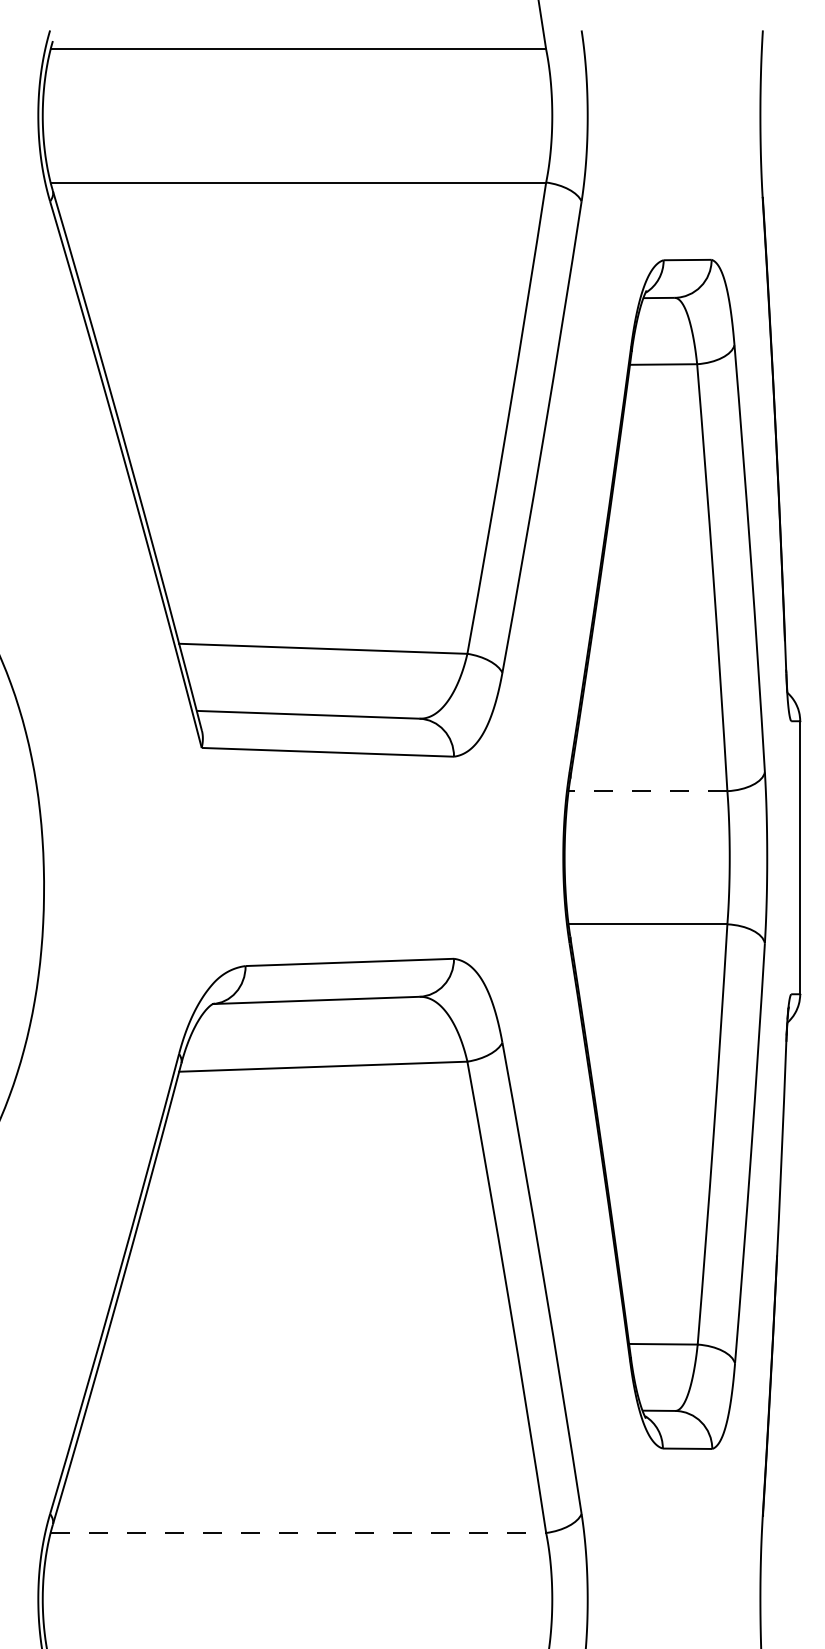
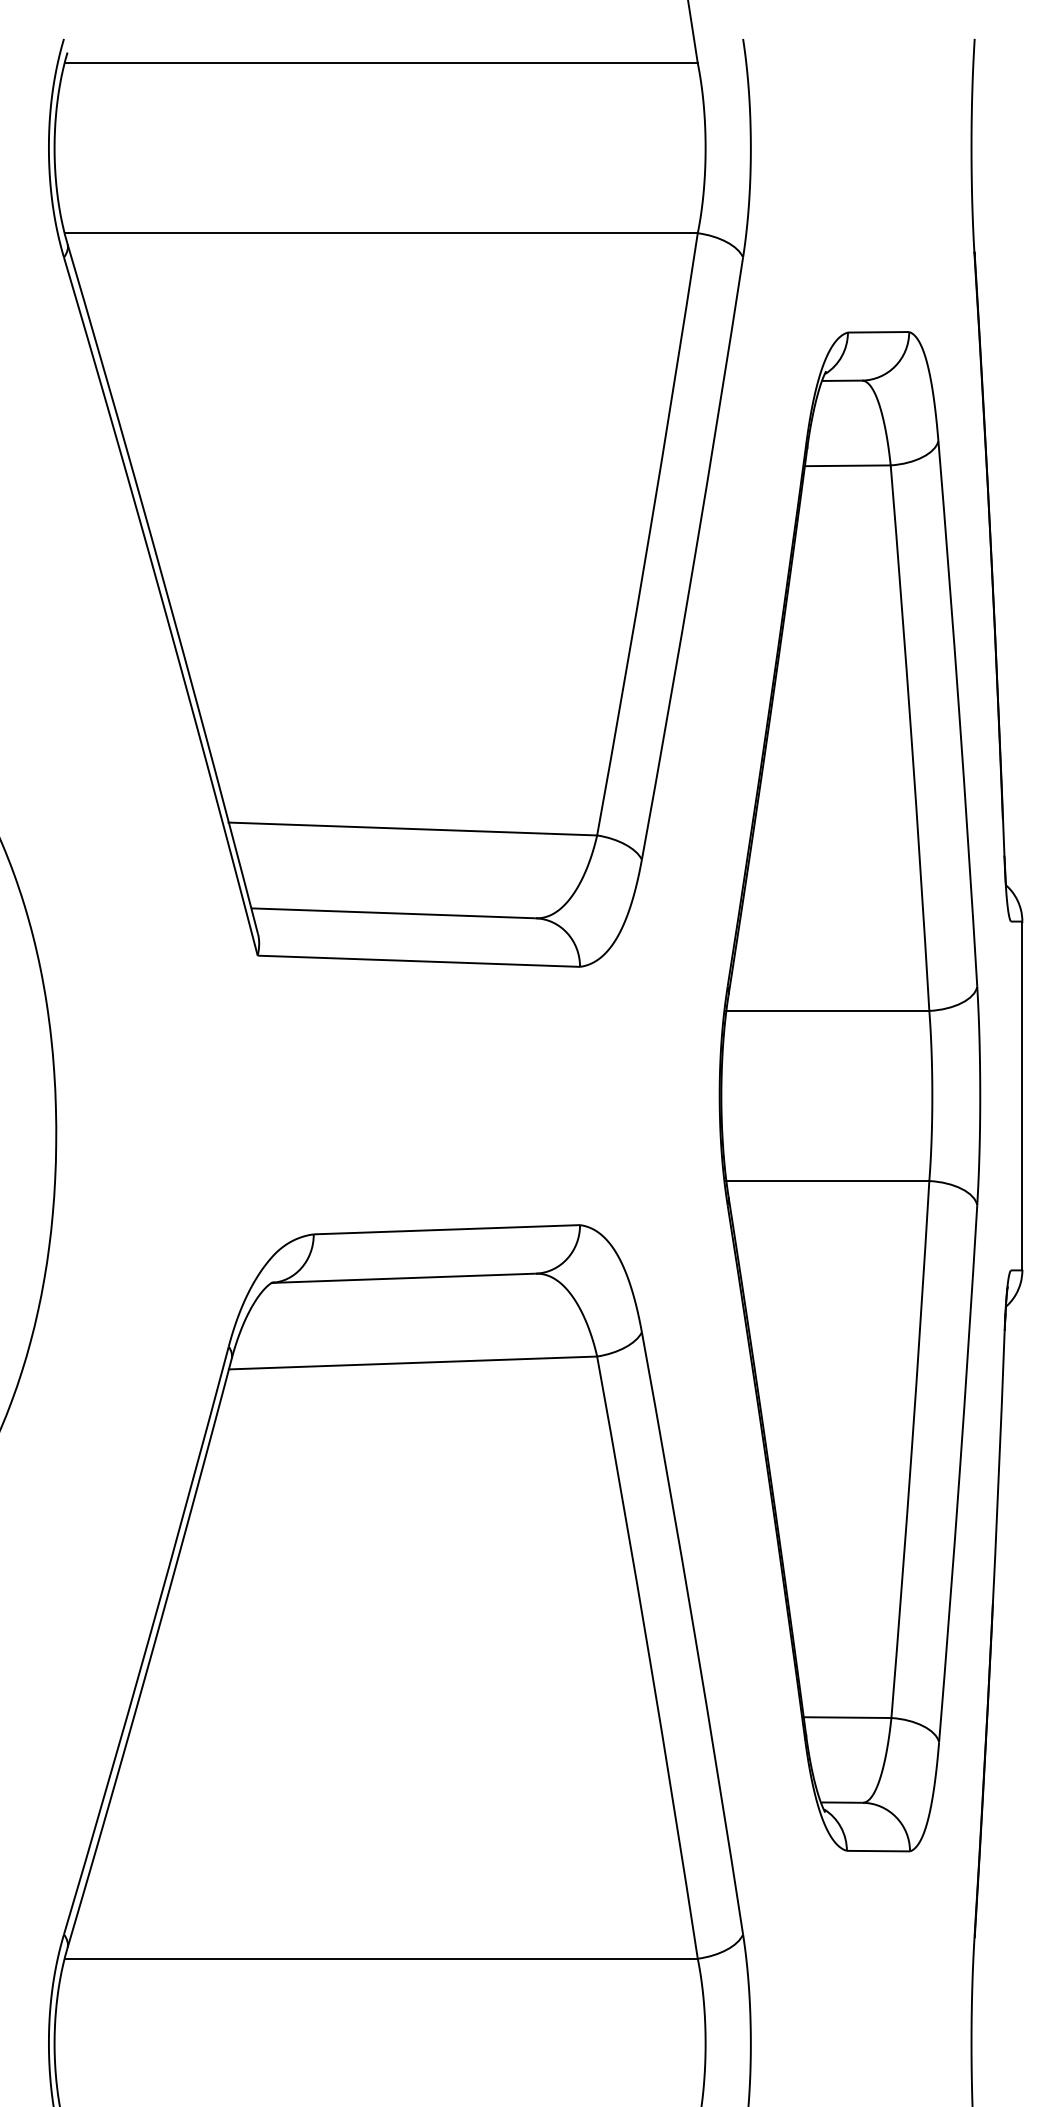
line: (647, 791) -> (827, 1011), dashed -> solid
line: (298, 1532) -> (381, 1958), dashed -> solid

